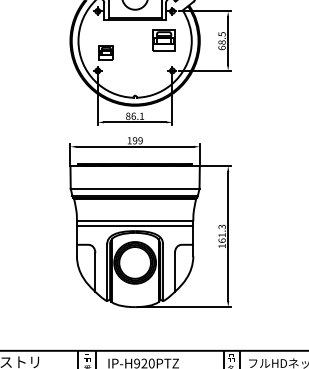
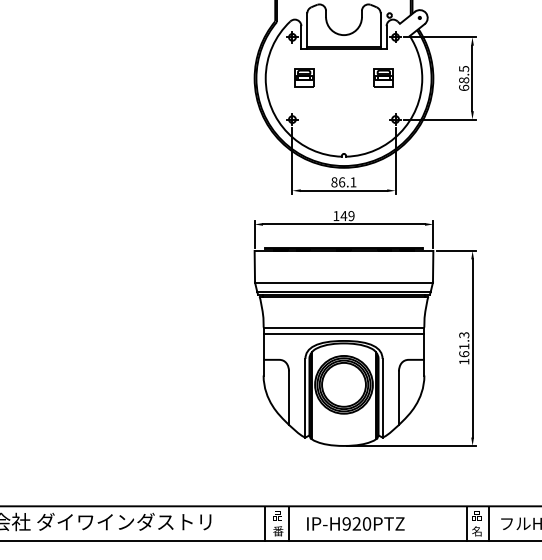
part: (163, 40) -> (383, 77), size x0.62
part: (106, 52) -> (304, 77), moved
text: (134, 141) -> (343, 216), 199 -> 149

